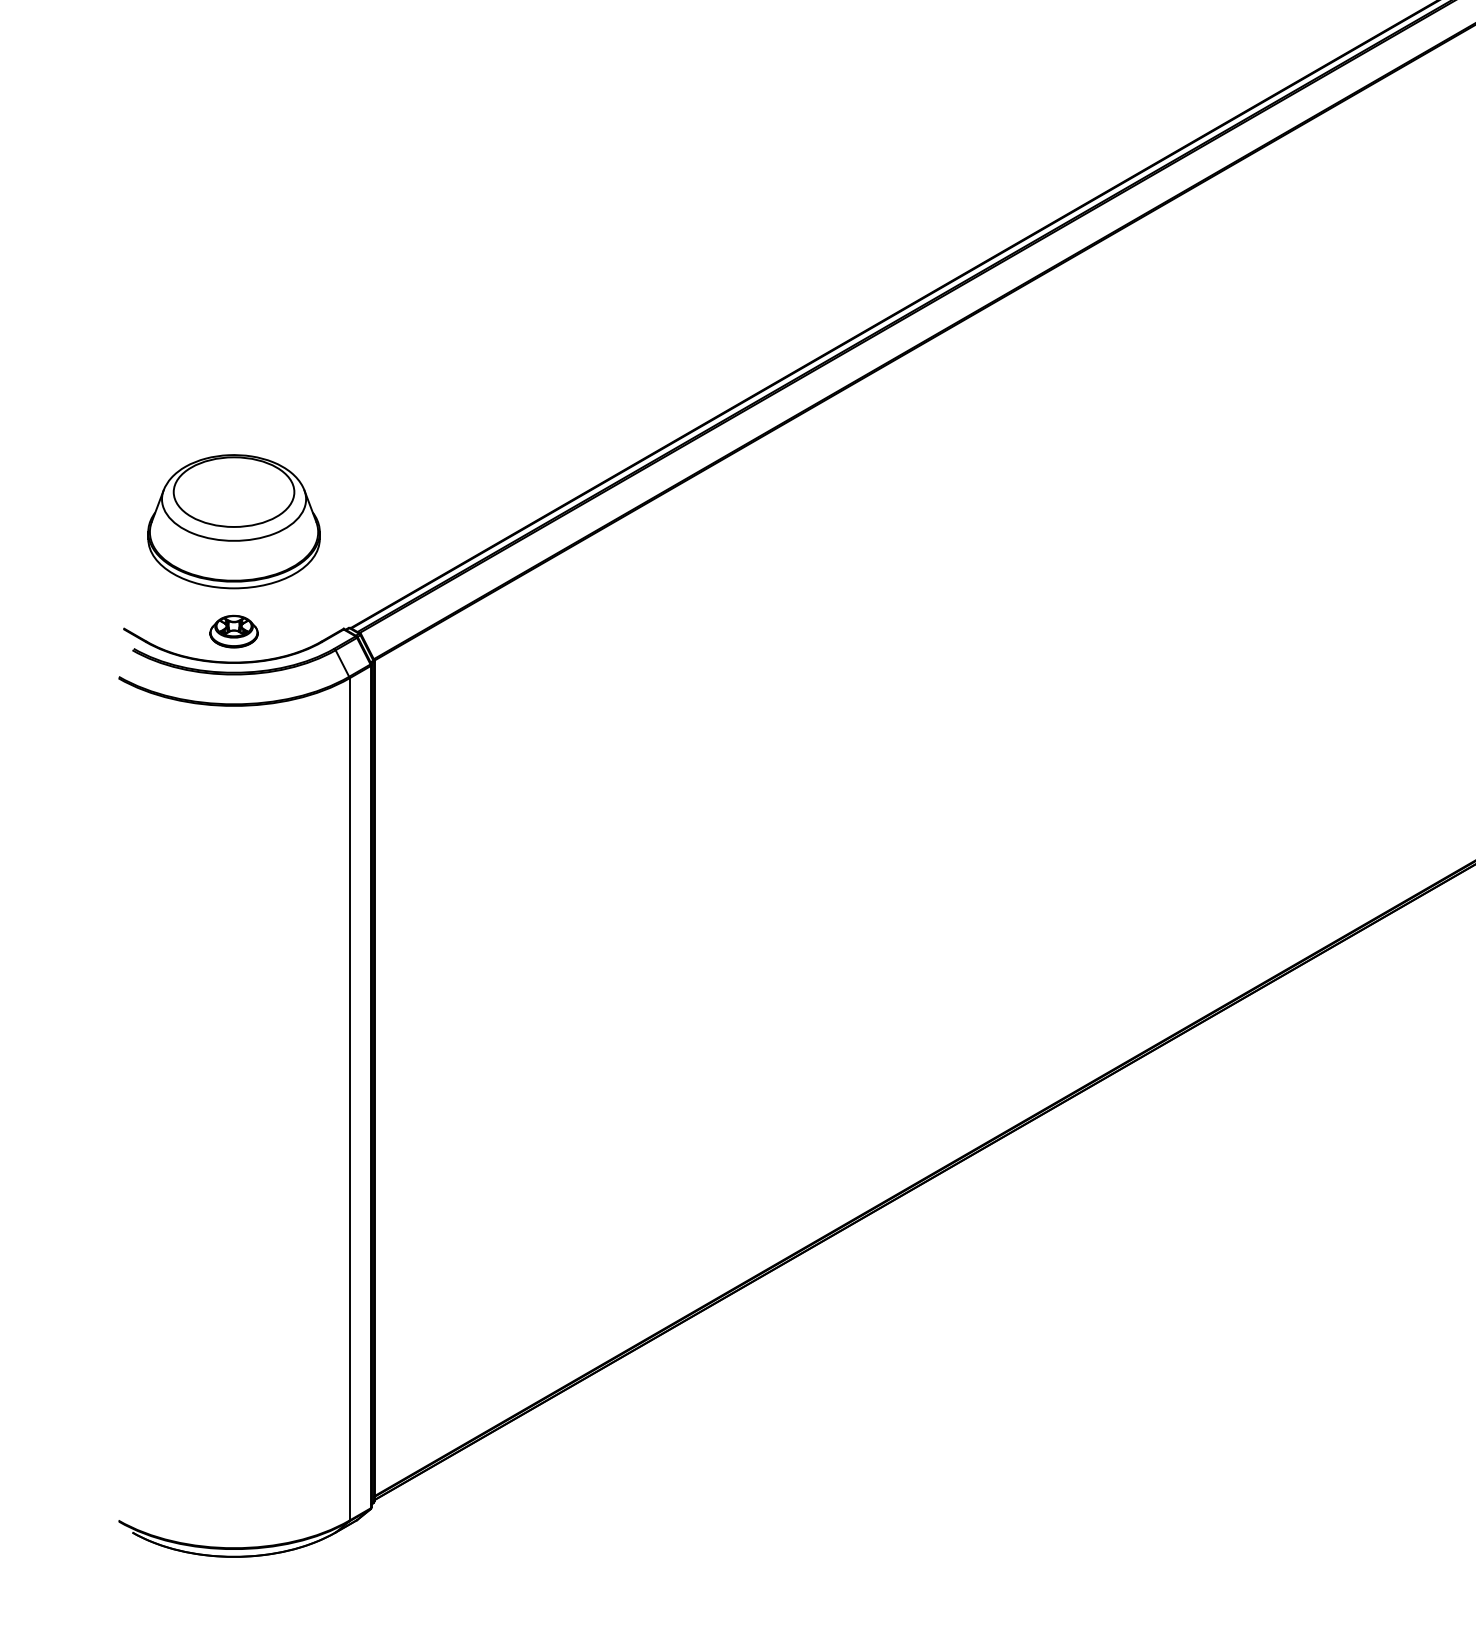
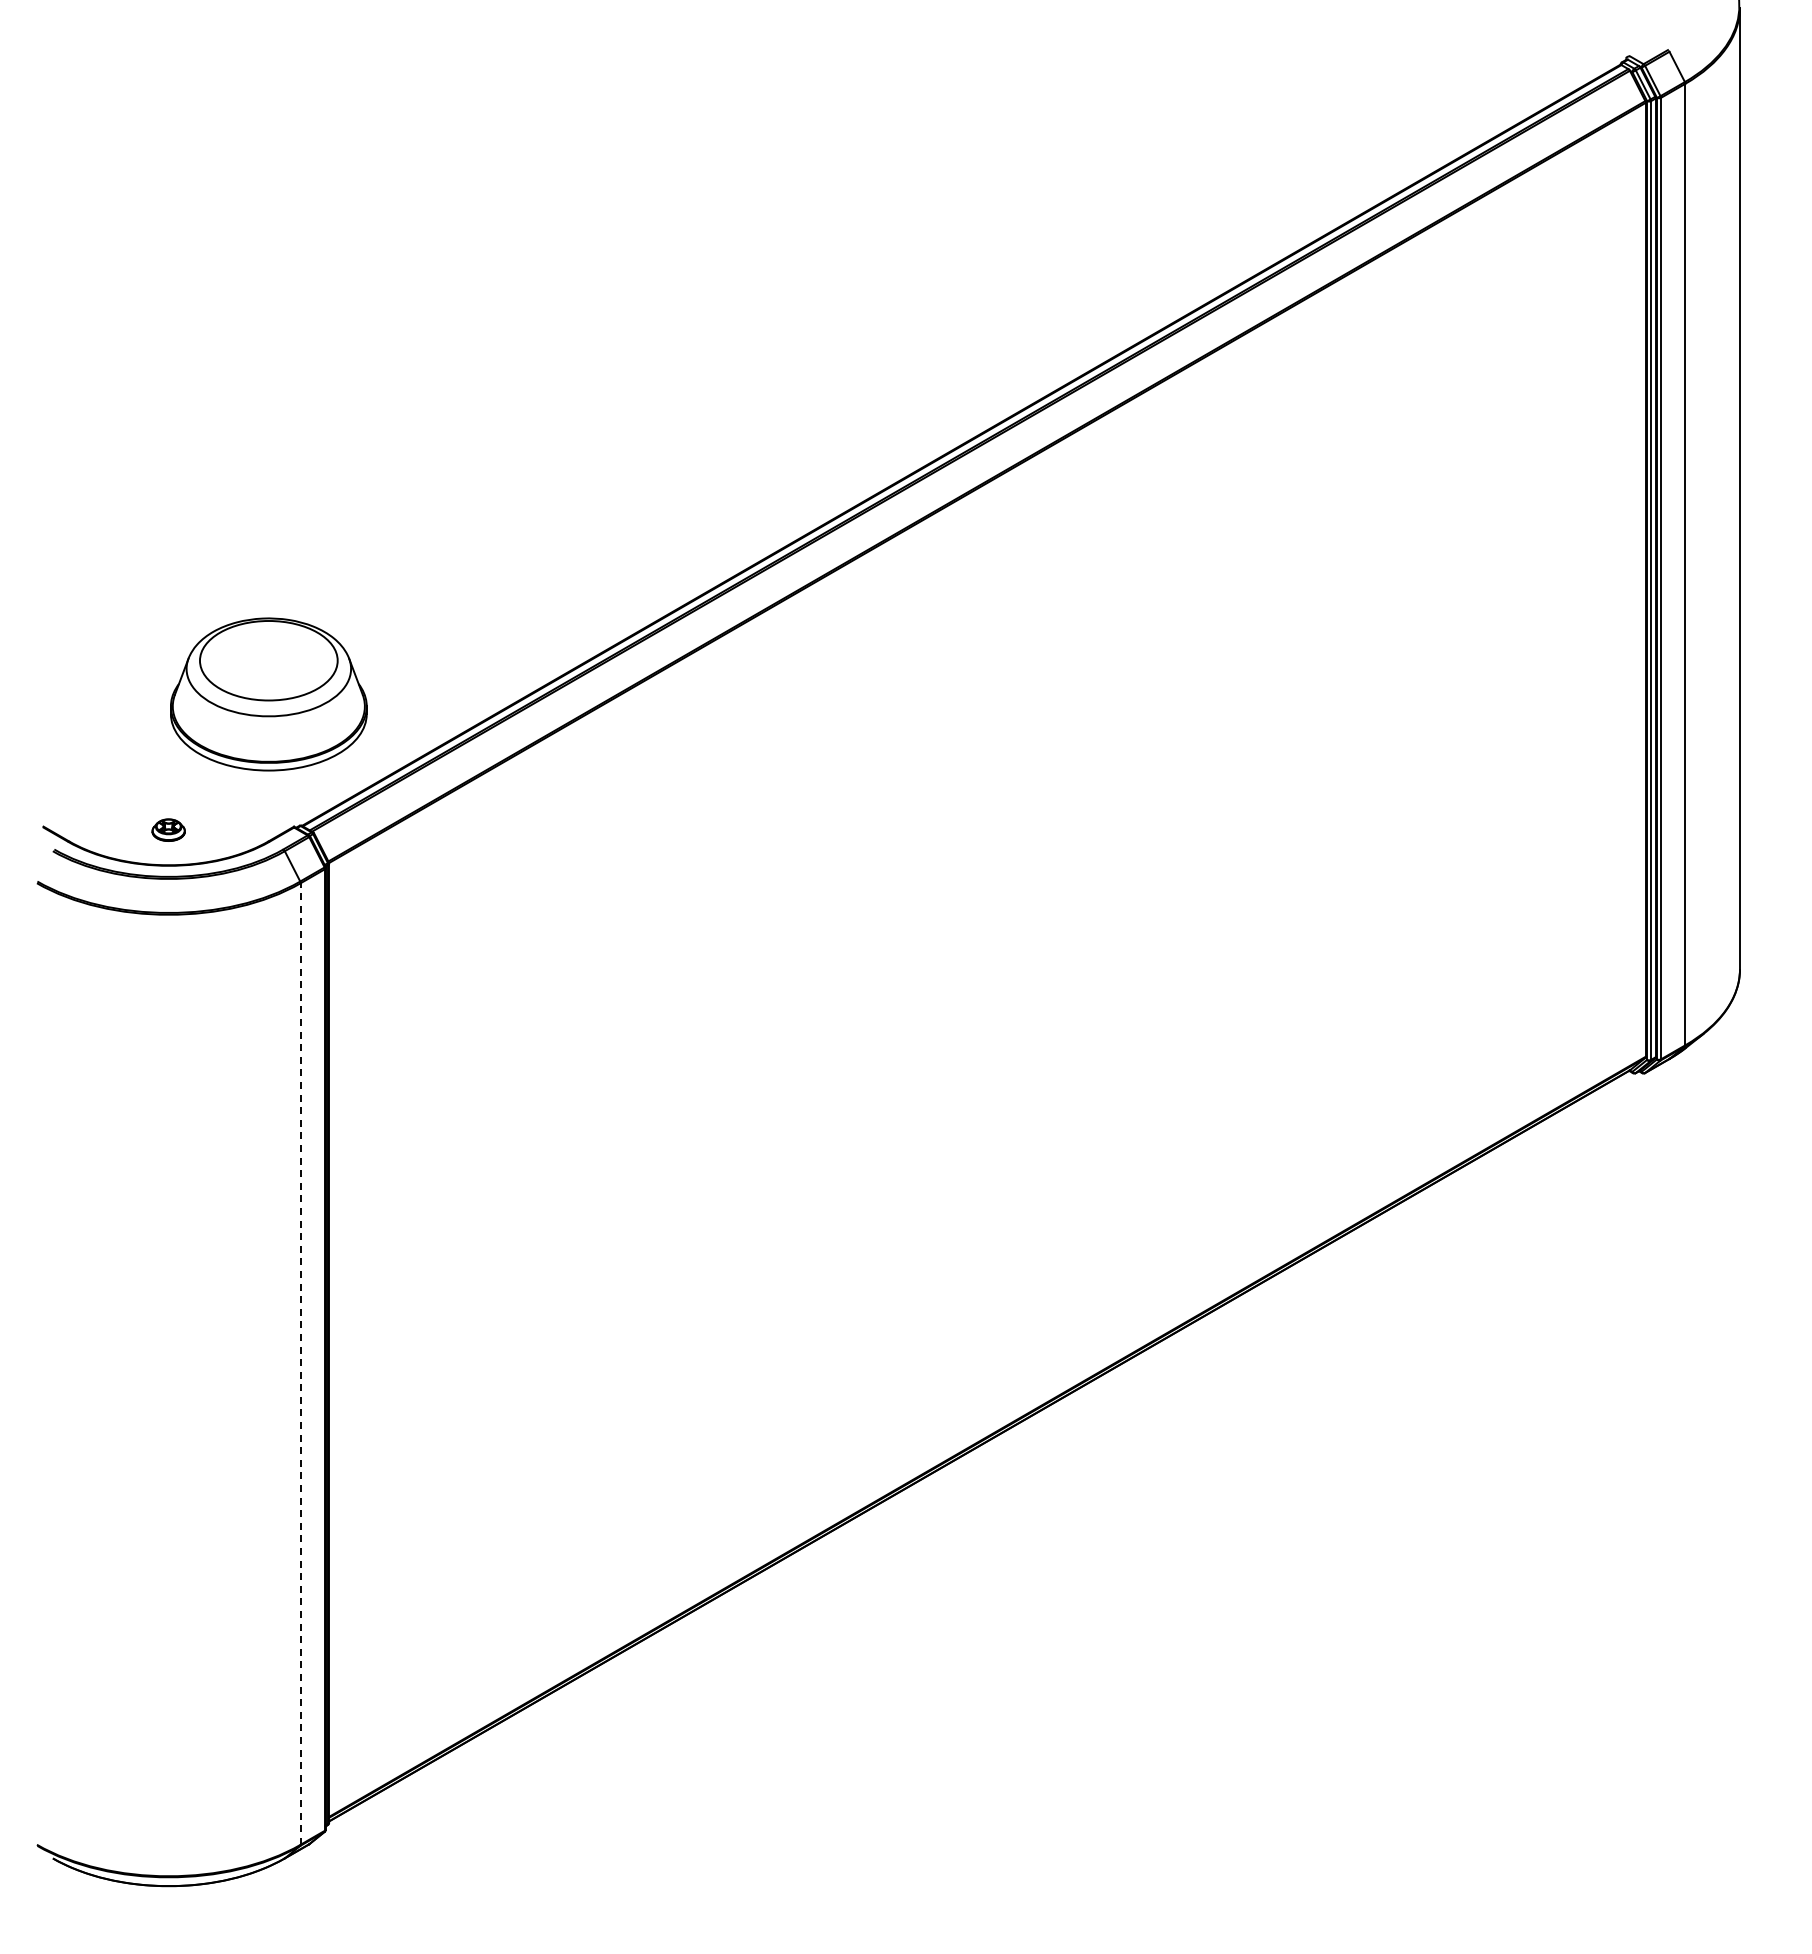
part: (233, 521) -> (268, 694), moved
part: (233, 632) -> (168, 830), size x0.6
line: (349, 1099) -> (300, 1363), solid -> dashed

